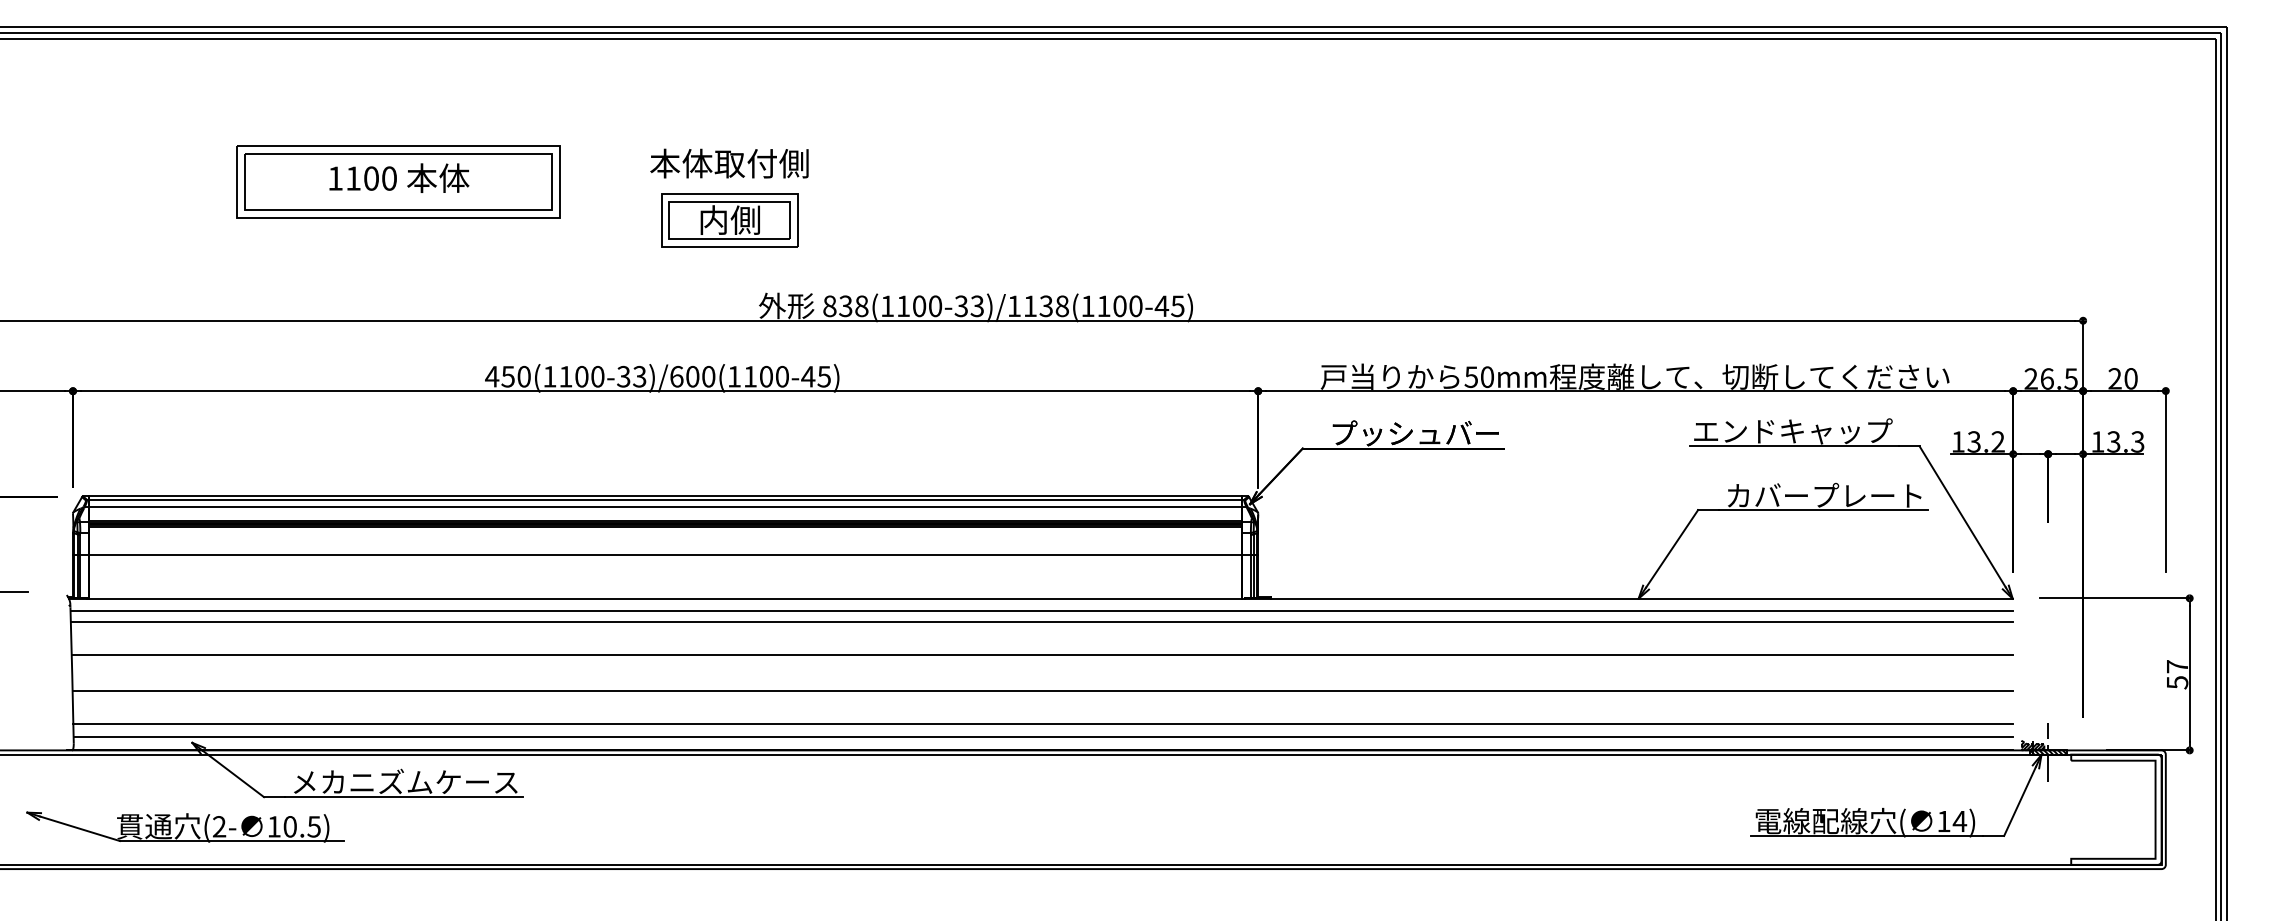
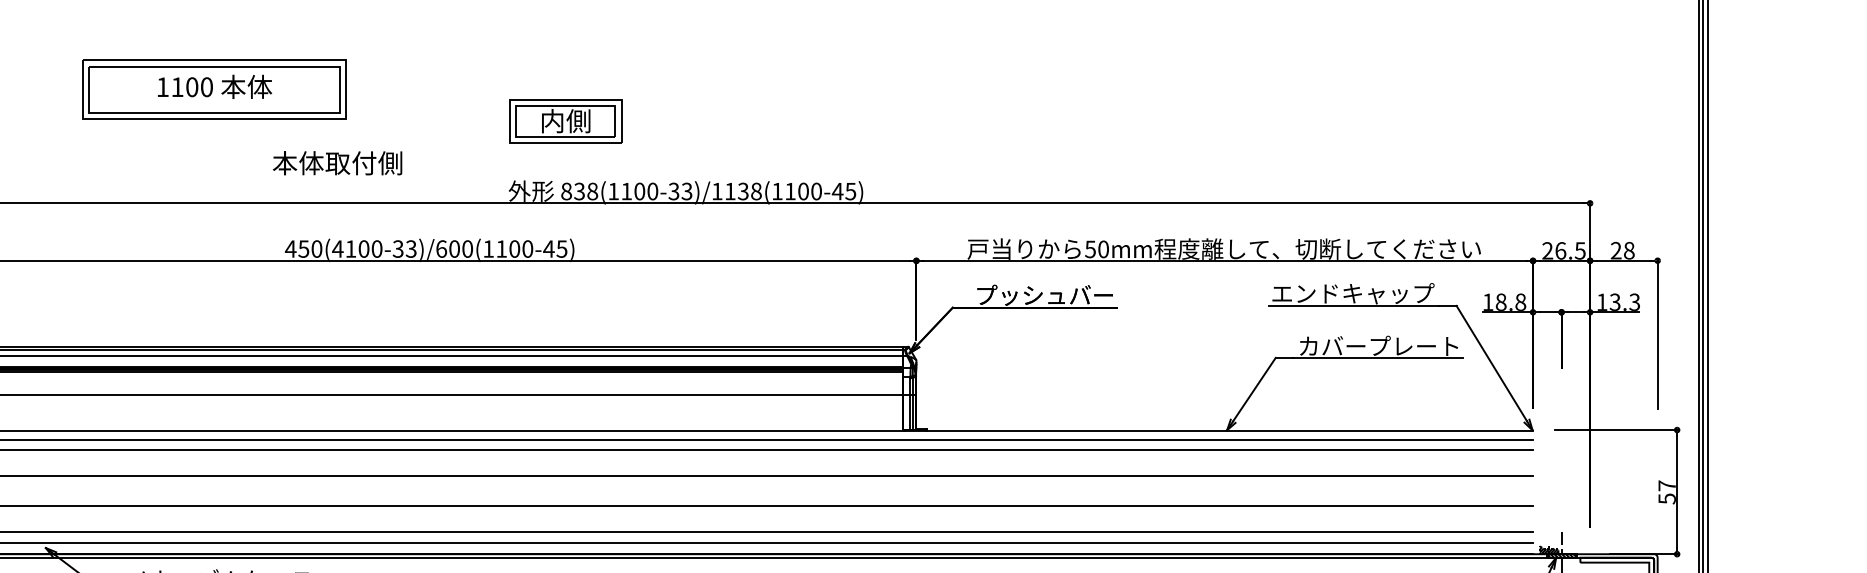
text: (729, 163) -> (337, 163), moved
part: (729, 220) -> (565, 121), moved
text: (549, 376) -> (337, 248), 450(1100-33)/600(1100-45) -> 450(4100-33)/600(1100-45)
text: (2130, 378) -> (1628, 250), 20 -> 28
text: (1985, 441) -> (1510, 301), 13.2 -> 18.8

